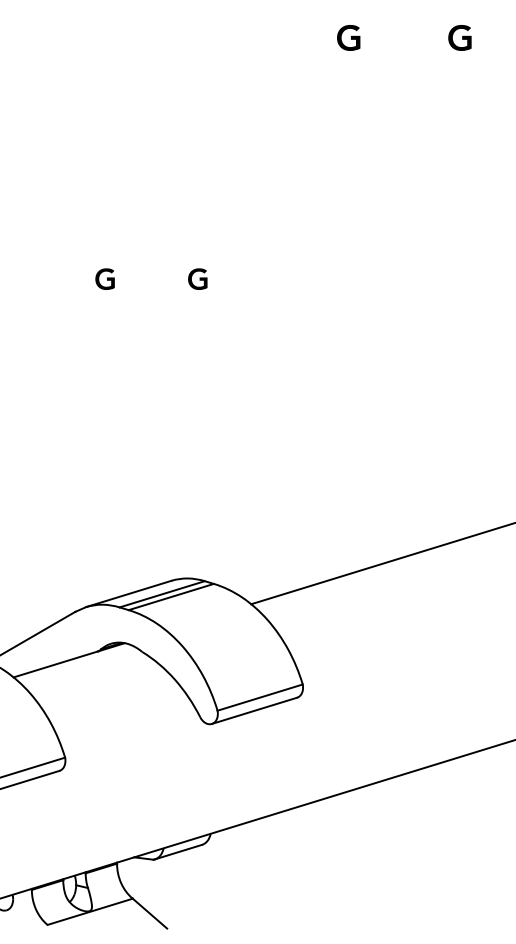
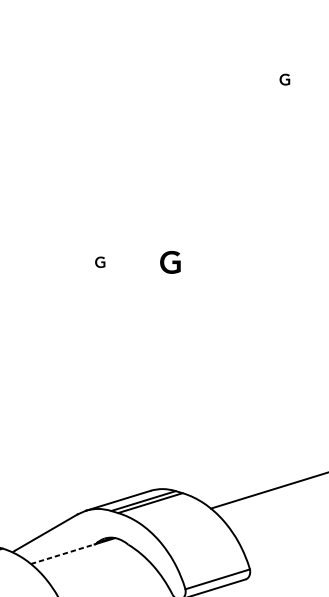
part: (348, 37) -> (284, 79), size x0.6
part: (104, 278) -> (99, 261), size x0.7
part: (197, 278) -> (170, 261), size x1.4
line: (55, 664) -> (62, 554), solid -> dashed

